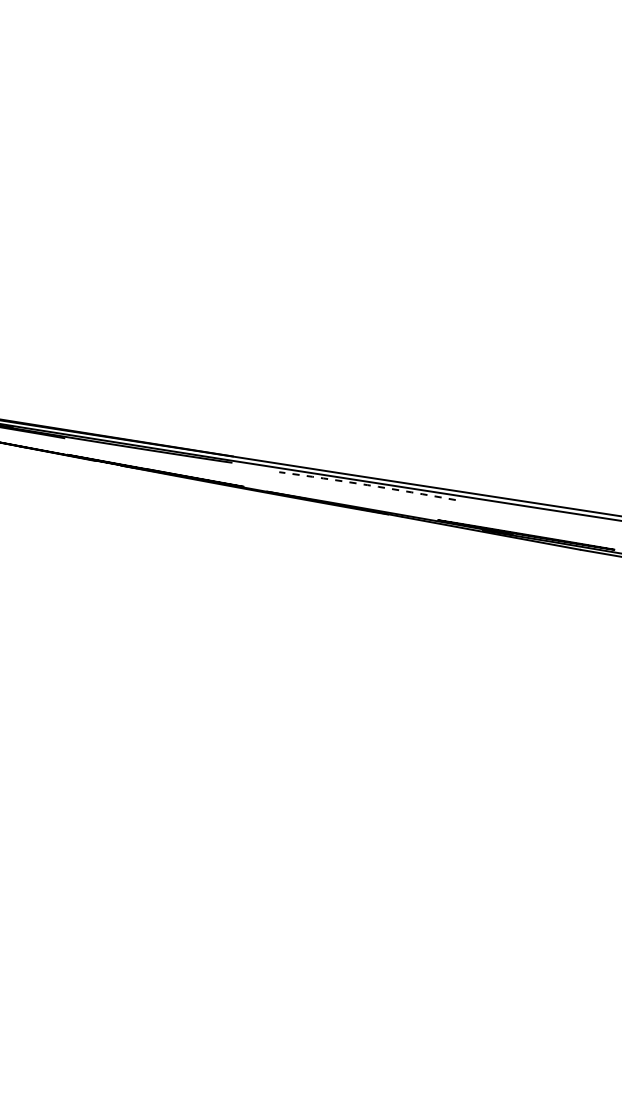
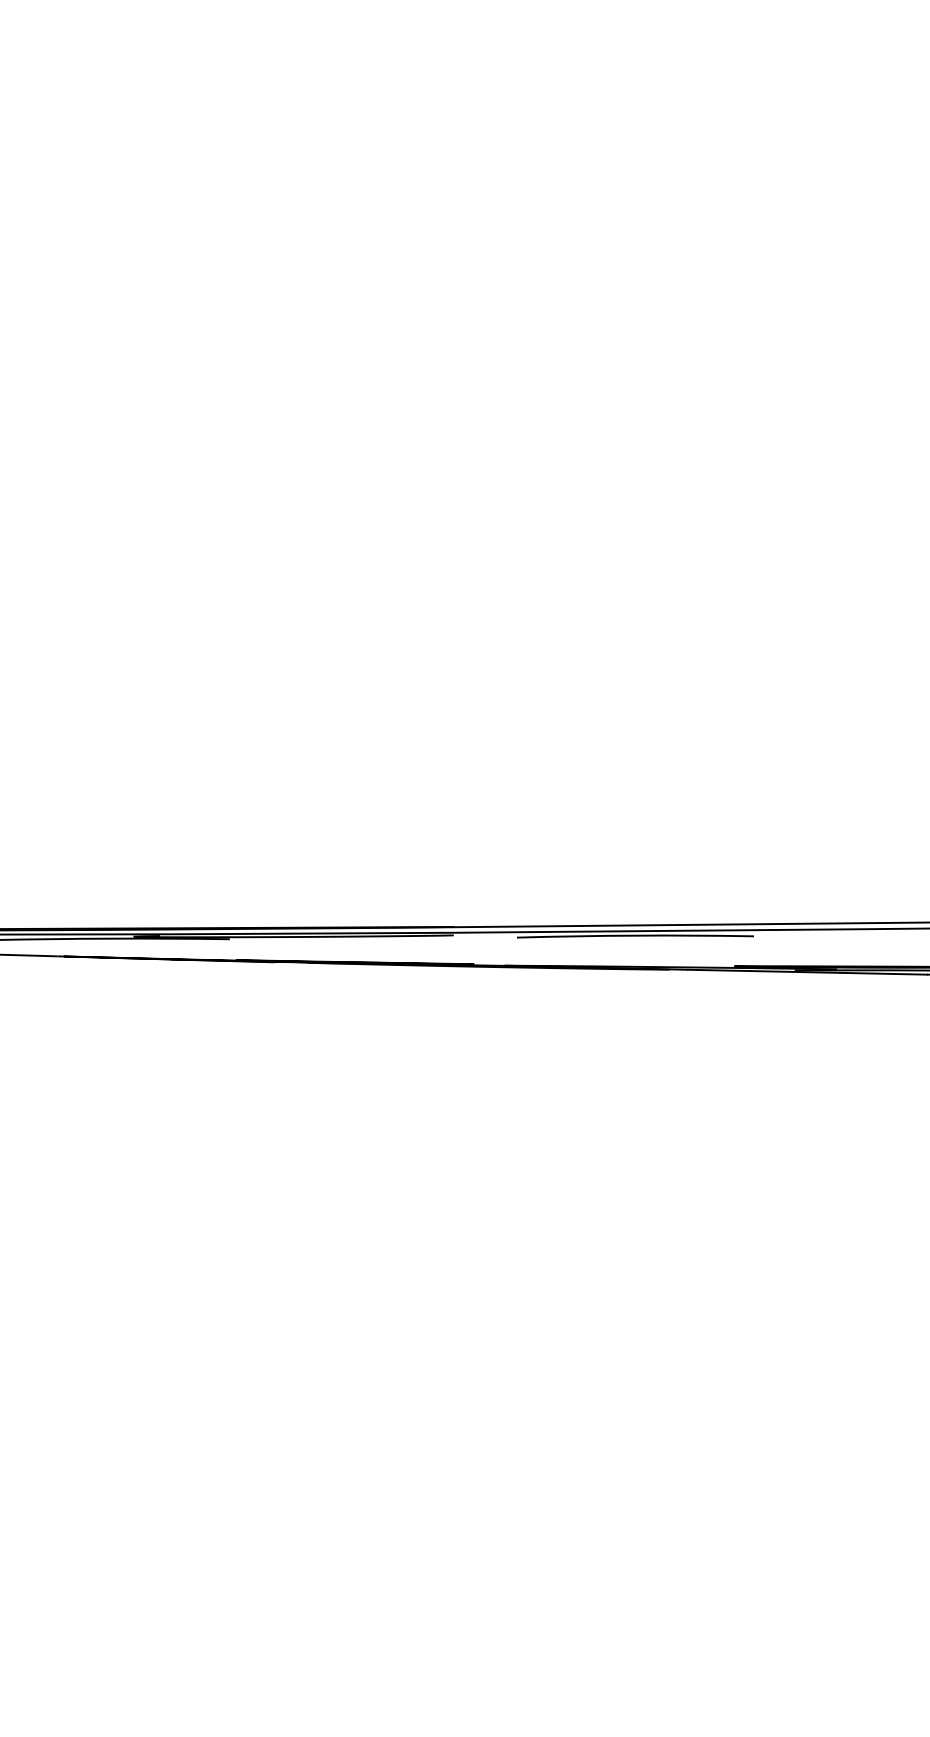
arc: (367, 485) -> (635, 935), dashed -> solid

